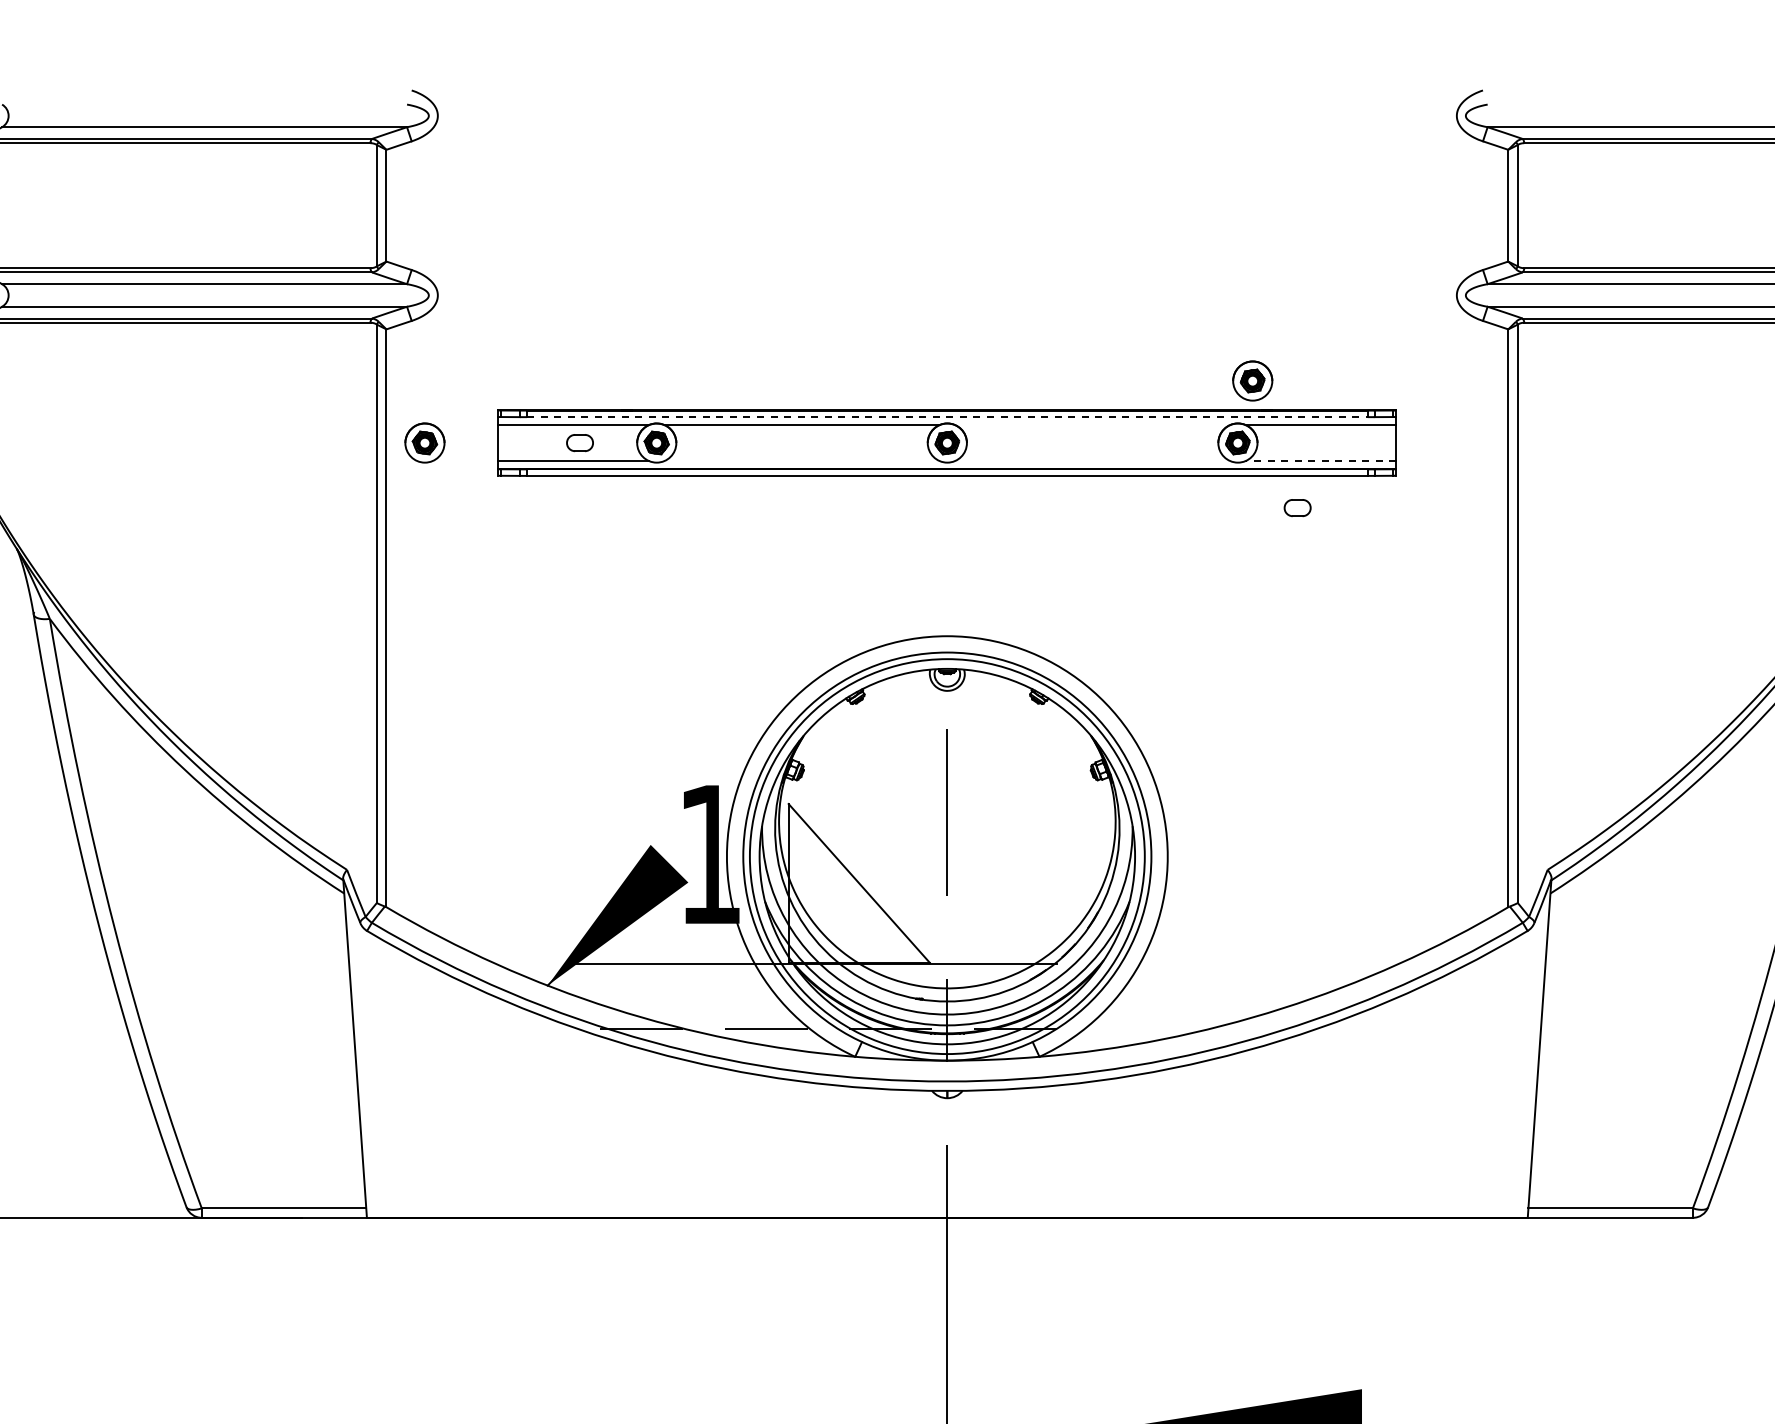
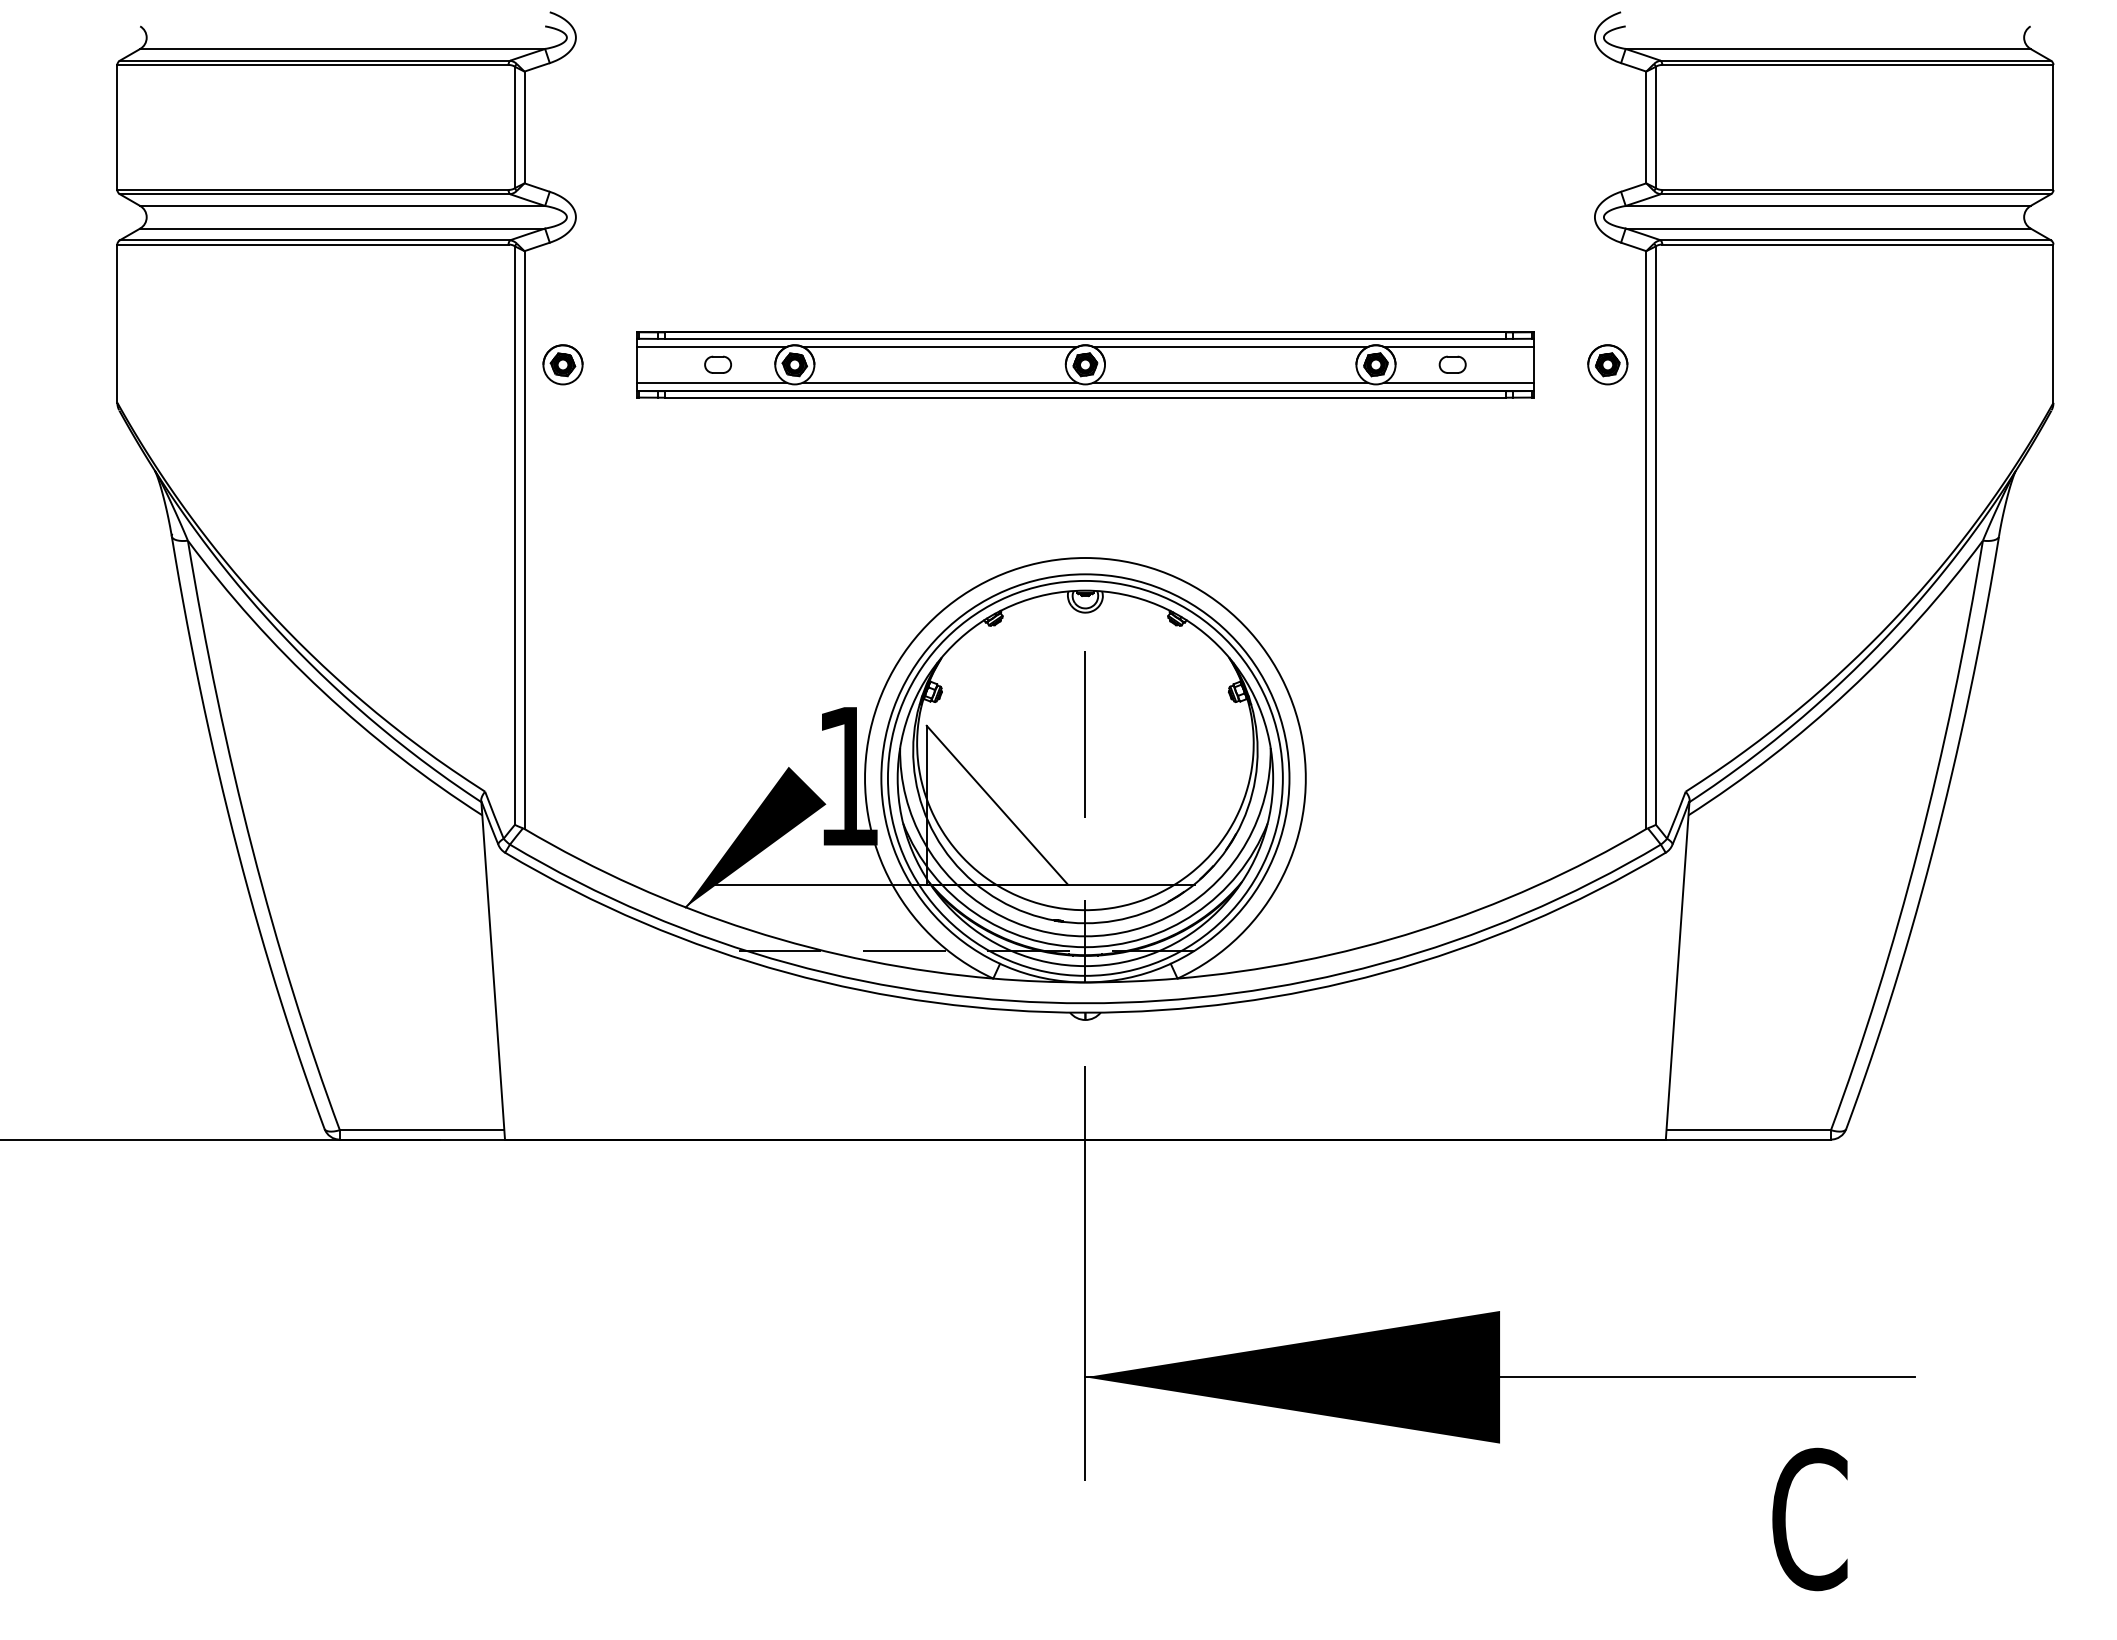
part: (1252, 380) -> (1607, 364), moved
line: (947, 416) -> (1085, 338), dashed -> solid
line: (1092, 424) -> (1230, 346), added
line: (801, 460) -> (939, 382), added
line: (1092, 460) -> (1230, 382), added
line: (1320, 460) -> (1458, 382), dashed -> solid
part: (1297, 507) -> (1452, 364), moved

